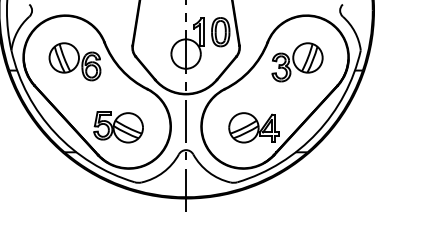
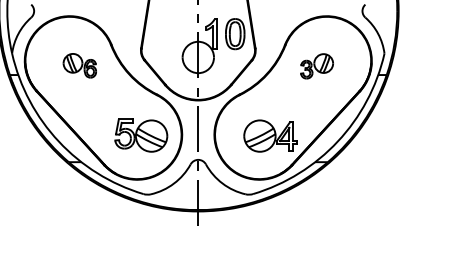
part: (74, 61) -> (79, 65), size x0.6
part: (297, 62) -> (317, 66), size x0.6
part: (118, 127) -> (141, 135), moved

